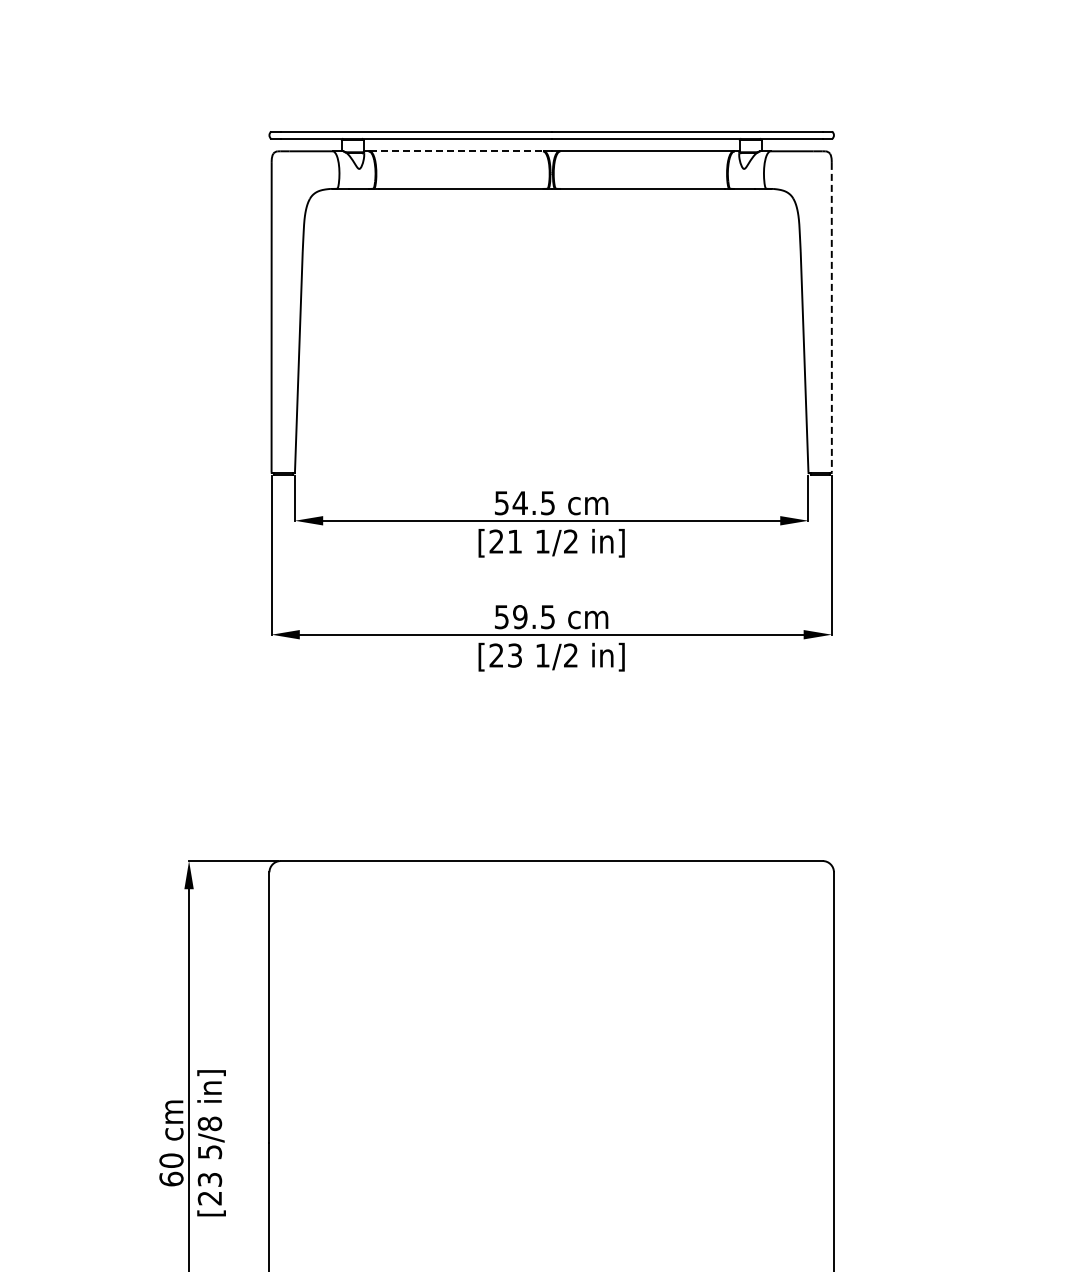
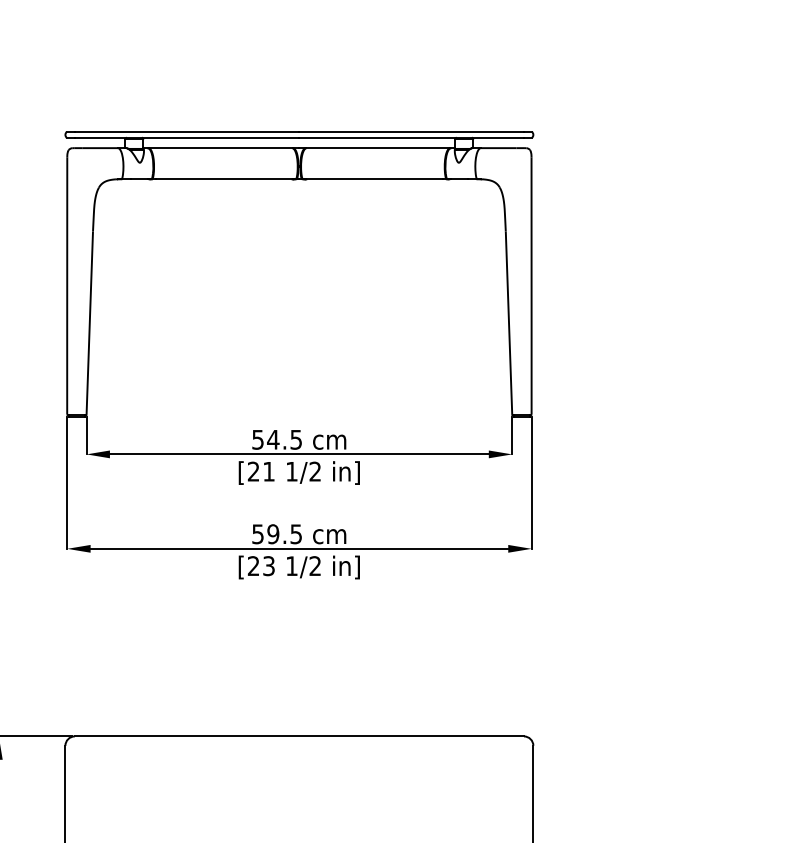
line: (456, 151) -> (220, 148), dashed -> solid
line: (831, 318) -> (531, 286), dashed -> solid

